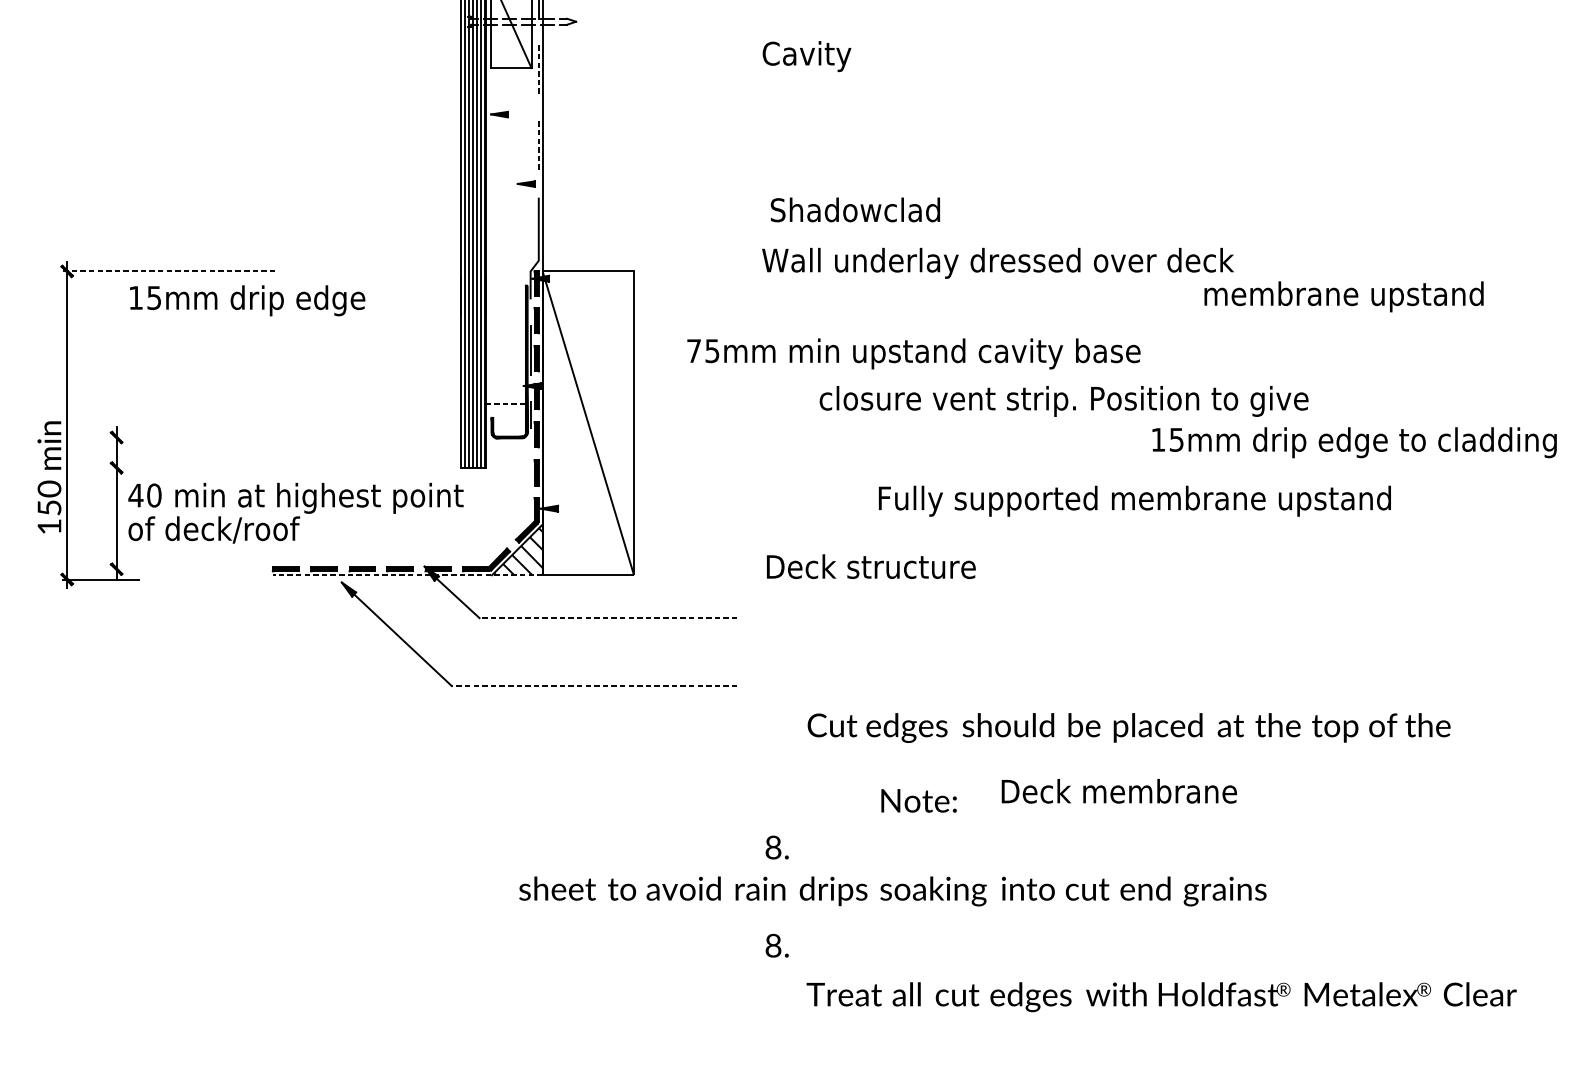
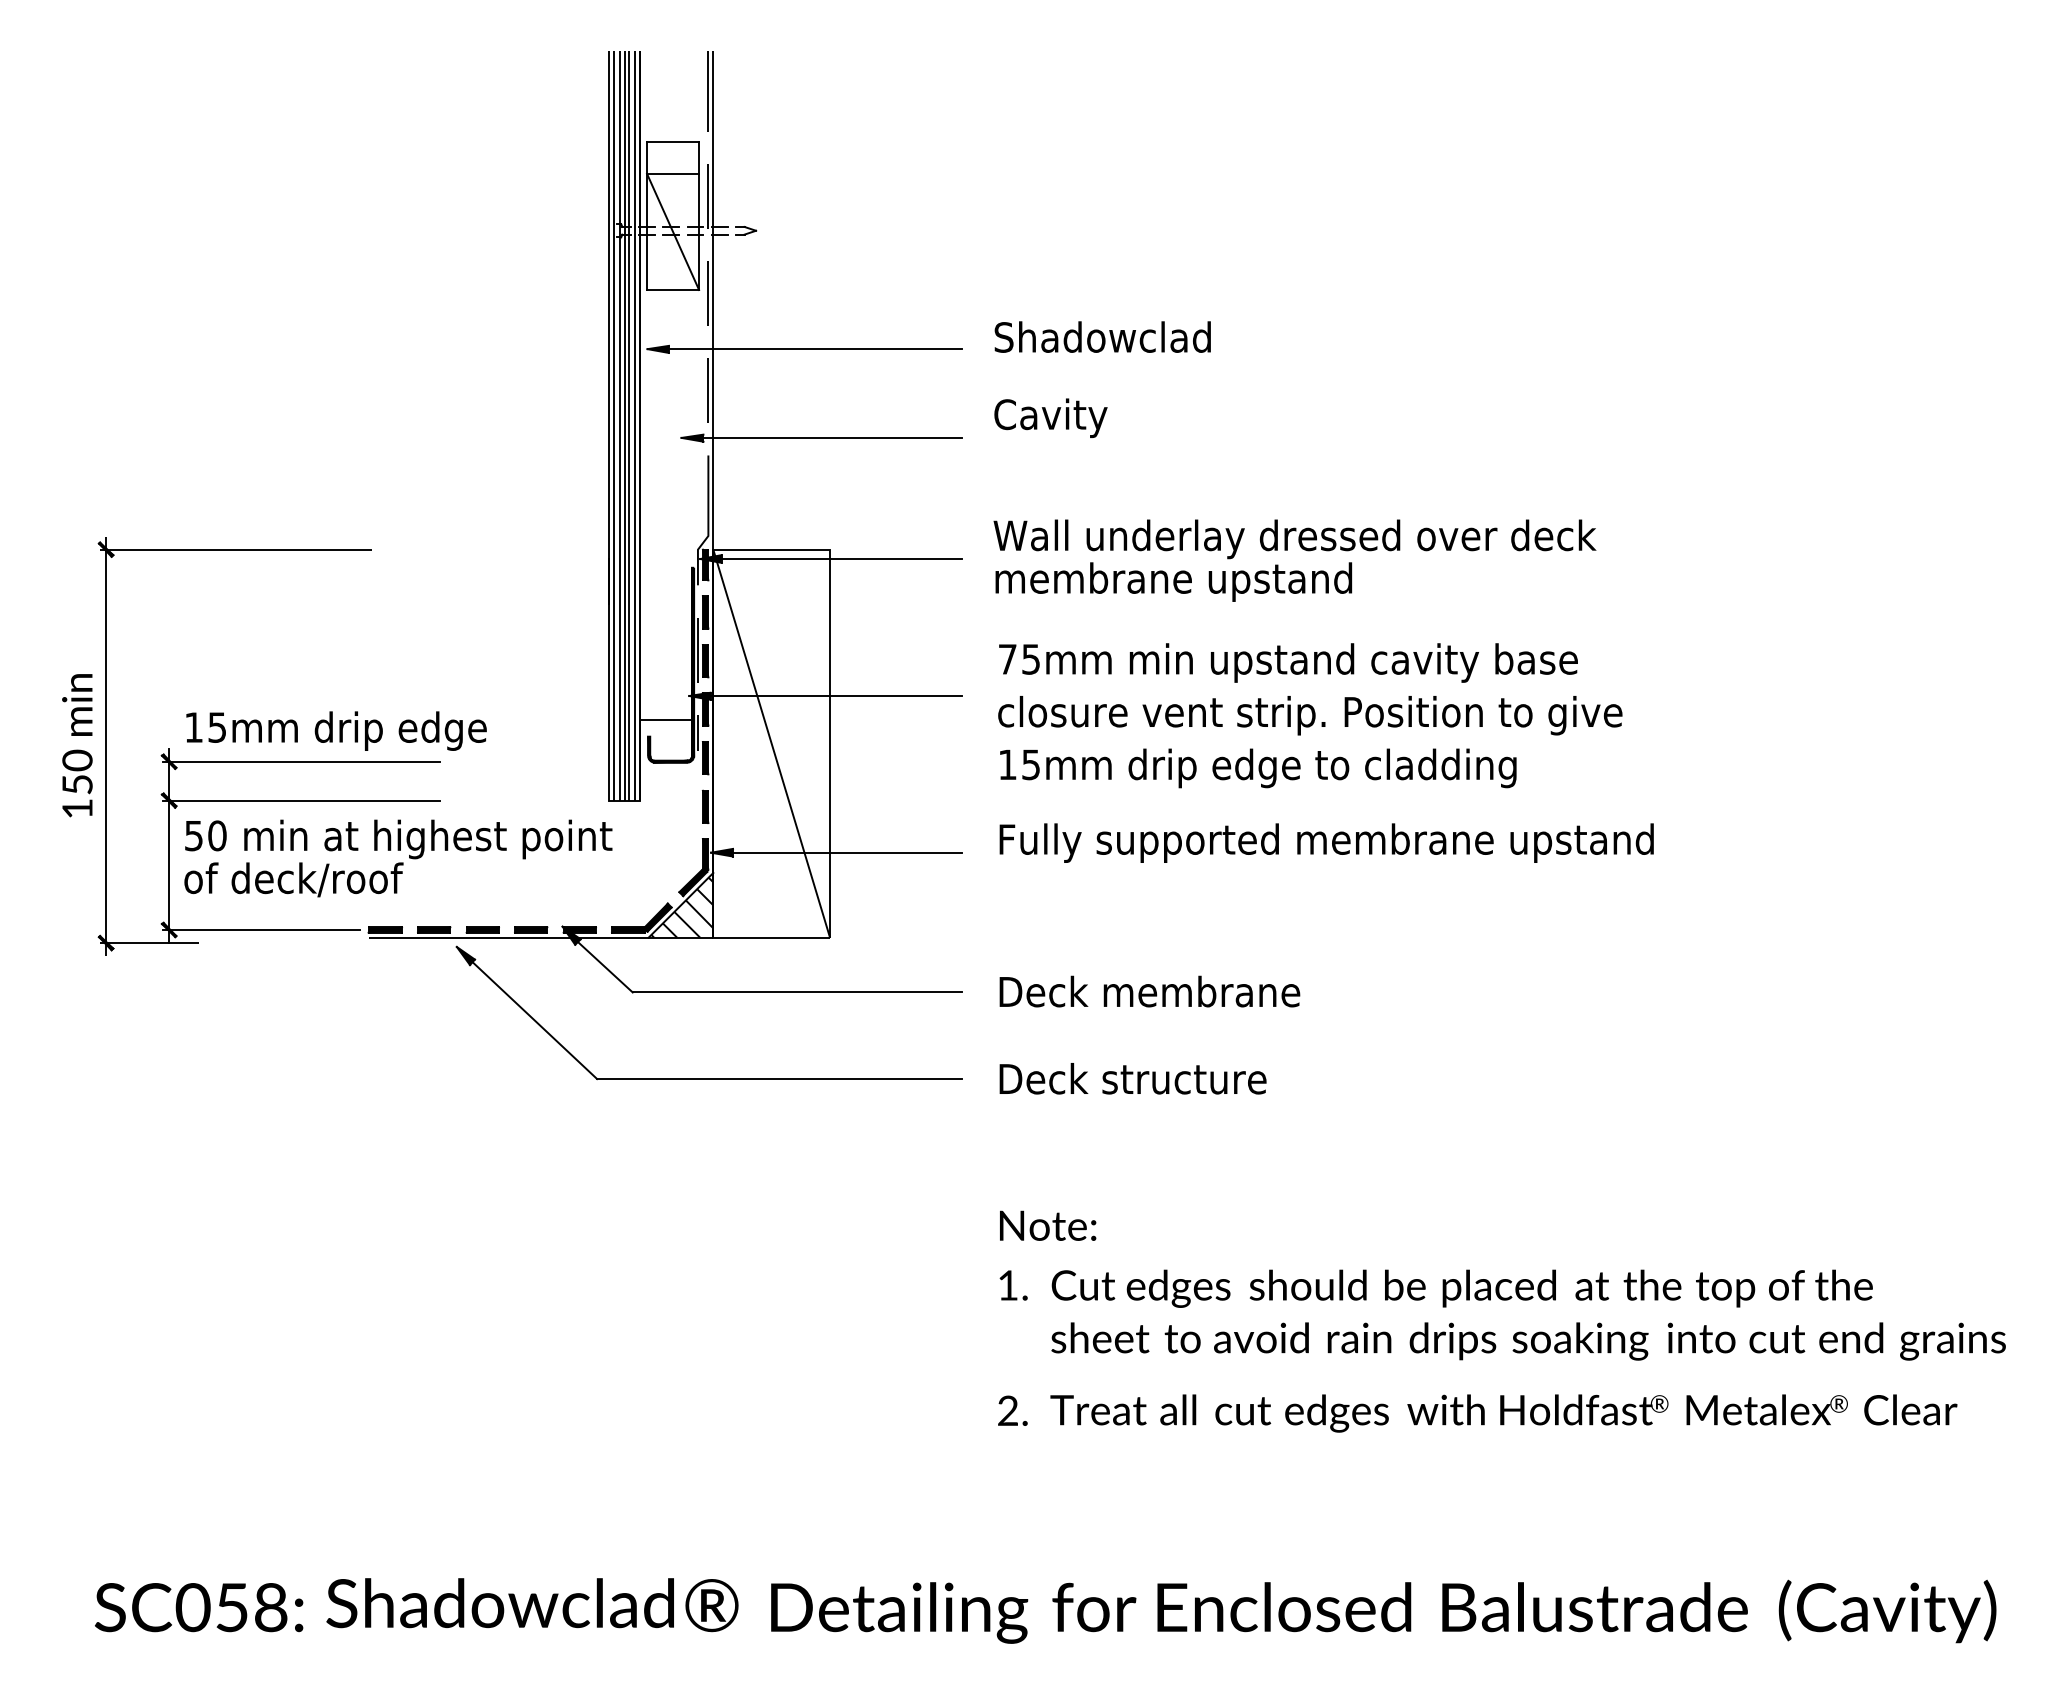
text: (806, 55) -> (1050, 417), moved
line: (538, 70) -> (708, 293), dashed -> solid
line: (622, 114) -> (815, 349), added
line: (538, 146) -> (708, 390), dashed -> solid
line: (635, 183) -> (832, 437), added
text: (855, 209) -> (1102, 336), moved
line: (168, 271) -> (235, 549), dashed -> solid
line: (643, 279) -> (841, 559), added
text: (1343, 296) -> (1173, 581), moved
text: (247, 300) -> (336, 730), moved
text: (913, 353) -> (1288, 662), moved
line: (639, 386) -> (836, 696), added
text: (1064, 401) -> (1310, 715), moved
line: (505, 404) -> (666, 719), dashed -> solid
line: (219, 437) -> (300, 761), added
text: (1354, 442) -> (1258, 768), moved
line: (219, 467) -> (300, 800), added
text: (49, 477) -> (77, 745), moved
text: (135, 496) -> (193, 836), 40 -> 50
text: (1134, 500) -> (1326, 842), moved
line: (647, 508) -> (847, 852), added
text: (870, 566) -> (1132, 1078), moved
line: (188, 568) -> (261, 929), added
line: (407, 575) -> (540, 937), dashed -> solid
line: (608, 618) -> (797, 992), dashed -> solid
line: (594, 686) -> (779, 1079), dashed -> solid
text: (1128, 727) -> (1461, 1288), moved
text: (1119, 791) -> (1149, 991), moved
text: (919, 800) -> (1048, 1225), moved
text: (773, 847) -> (1008, 1285), 8. -> 1.
text: (892, 891) -> (1528, 1341), moved
text: (773, 946) -> (1008, 1411), 8. -> 2.
text: (1161, 997) -> (1503, 1413), moved

